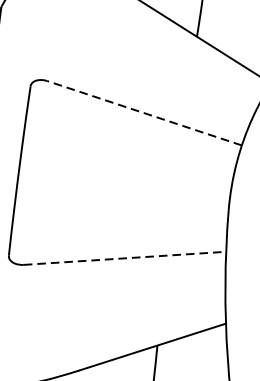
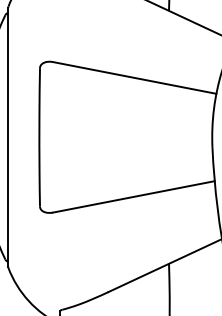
line: (144, 112) -> (134, 77), dashed -> solid
line: (125, 257) -> (134, 196), dashed -> solid

